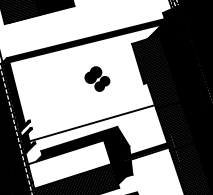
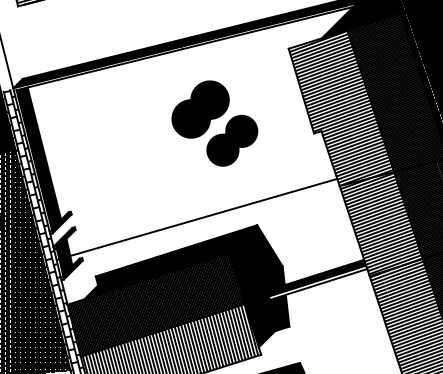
part: (97, 78) -> (215, 122), size x1.67
hatch: (69, 164) -> (155, 305), added

